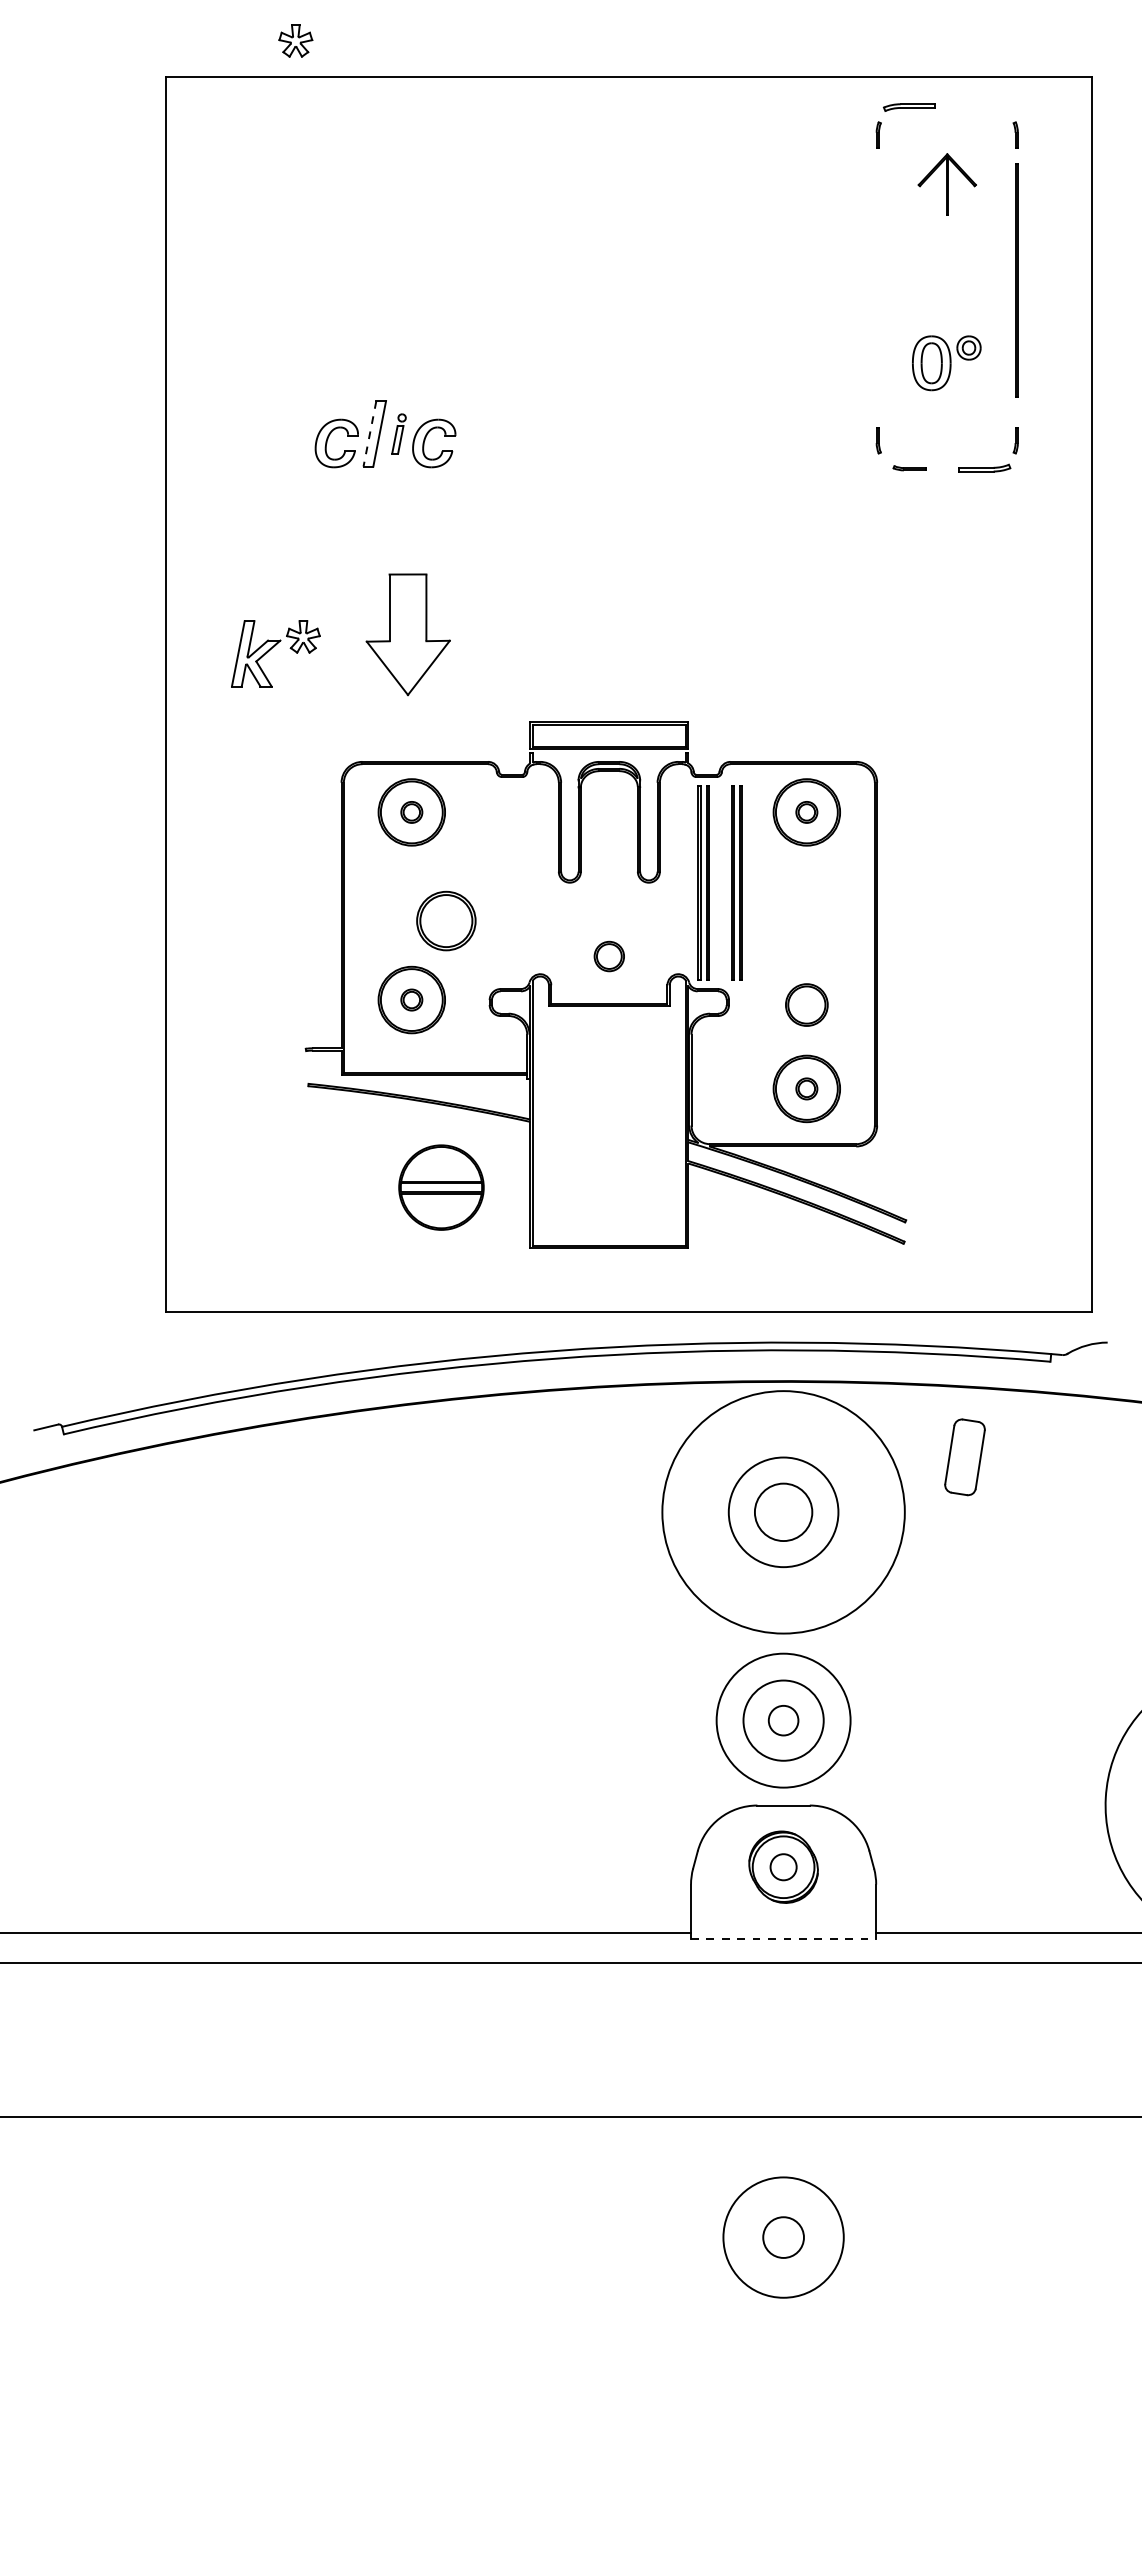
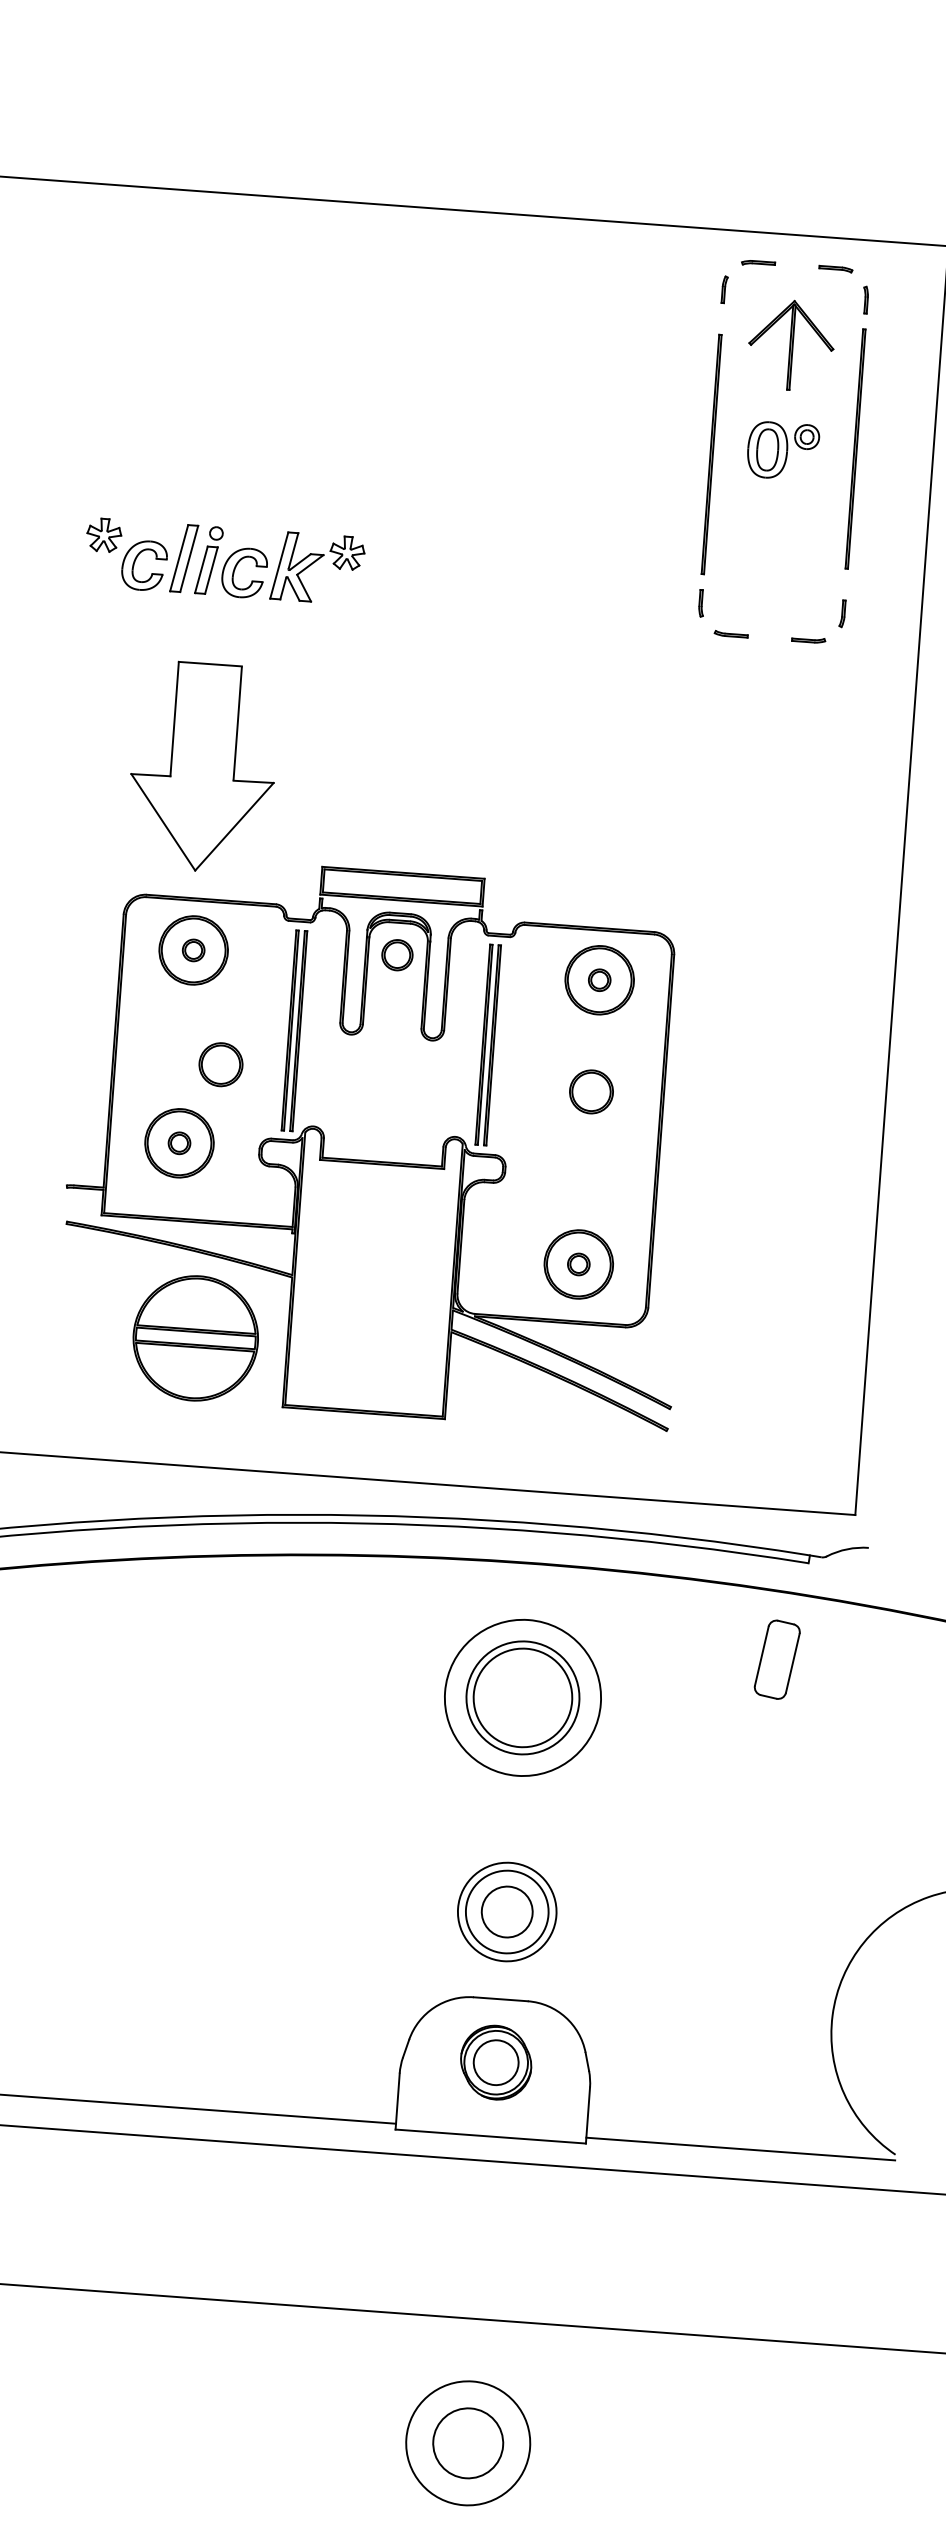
part: (295, 40) -> (103, 534), moved
part: (909, 107) -> (758, 263), size x0.62
part: (985, 107) -> (836, 269), added
part: (947, 184) -> (791, 345), size x1.43
line: (877, 295) -> (711, 454), added
part: (946, 363) -> (782, 451), moved
part: (398, 433) -> (208, 559), size x1.67
line: (369, 434) -> (178, 558), dashed -> solid
part: (985, 468) -> (809, 640), size x0.62
part: (408, 634) -> (203, 767), size x1.67
part: (275, 653) -> (317, 567), moved
part: (736, 882) -> (293, 1030), moved
part: (446, 920) -> (221, 1064), size x0.71
part: (608, 956) -> (396, 955), moved
part: (806, 1004) -> (591, 1091), moved
part: (441, 1187) -> (195, 1338), size x1.43
part: (964, 1457) -> (776, 1659), moved
circle: (783, 1512) -> (522, 1698), size x0.62
circle: (783, 1512) -> (522, 1698), size x1.67
circle: (783, 1720) -> (507, 1911), size x0.71
circle: (783, 1720) -> (507, 1911), size x1.67
circle: (783, 1867) -> (496, 2062), size x1.67
line: (783, 1939) -> (490, 2136), dashed -> solid
circle: (783, 2237) -> (468, 2443), size x1.67

